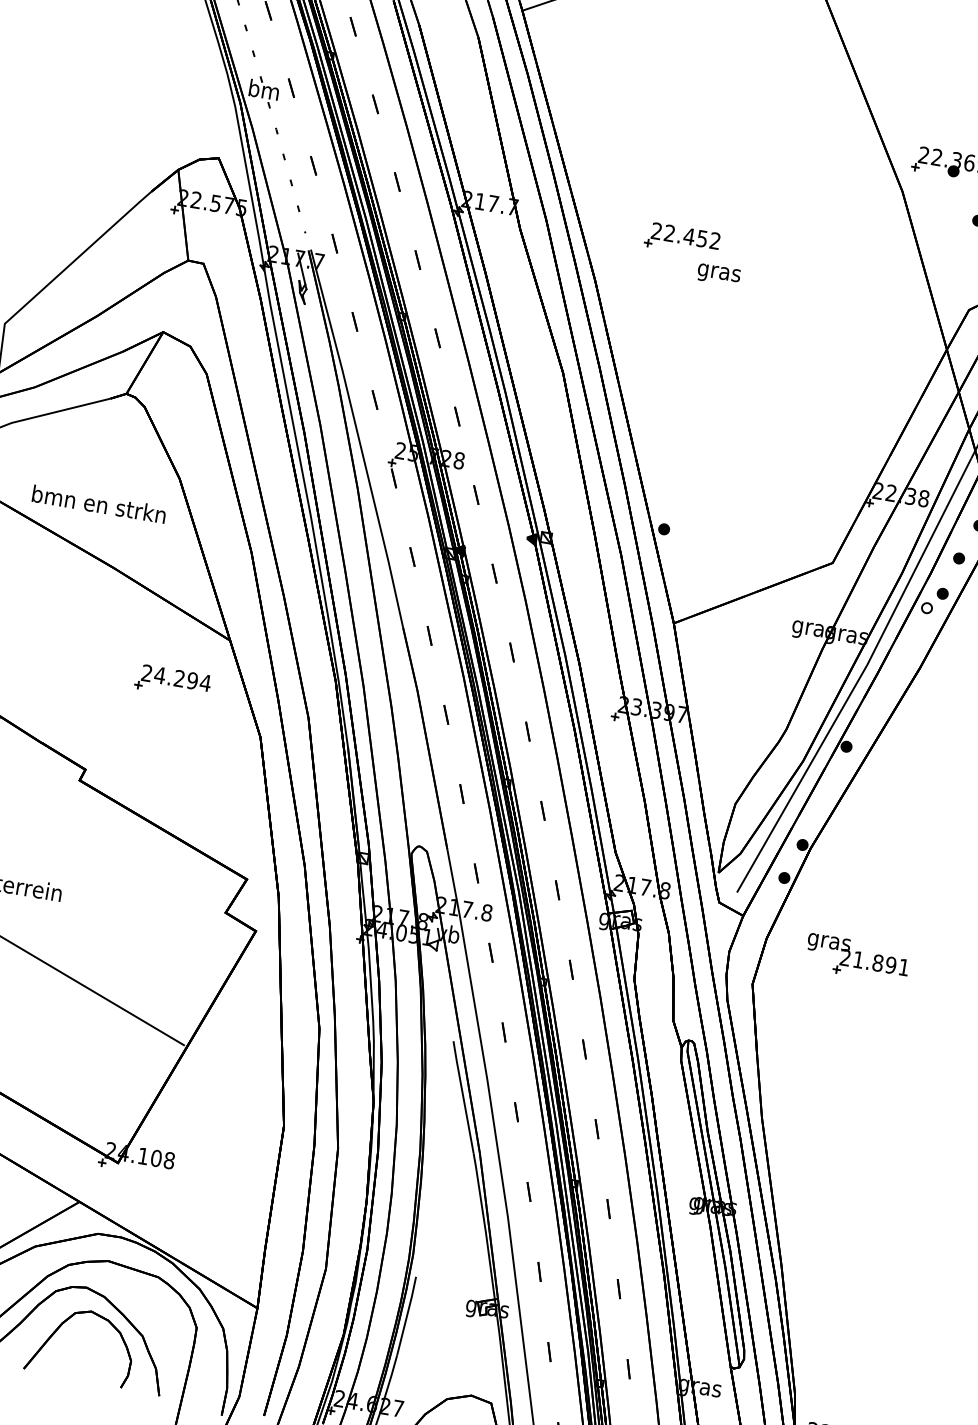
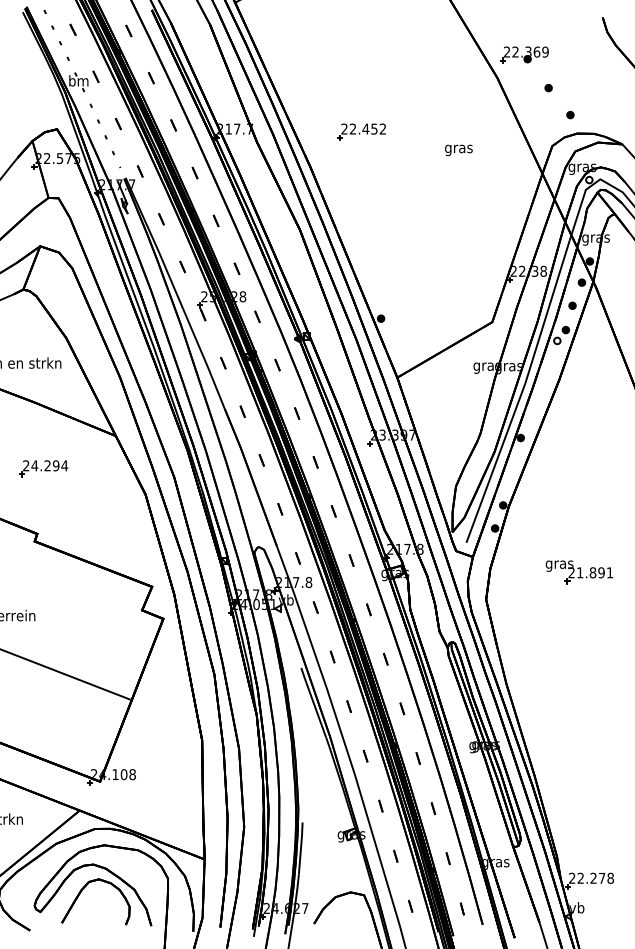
text: (718, 274) -> (458, 150), moved
part: (172, 681) -> (43, 468), moved
part: (857, 959) -> (579, 572), moved

